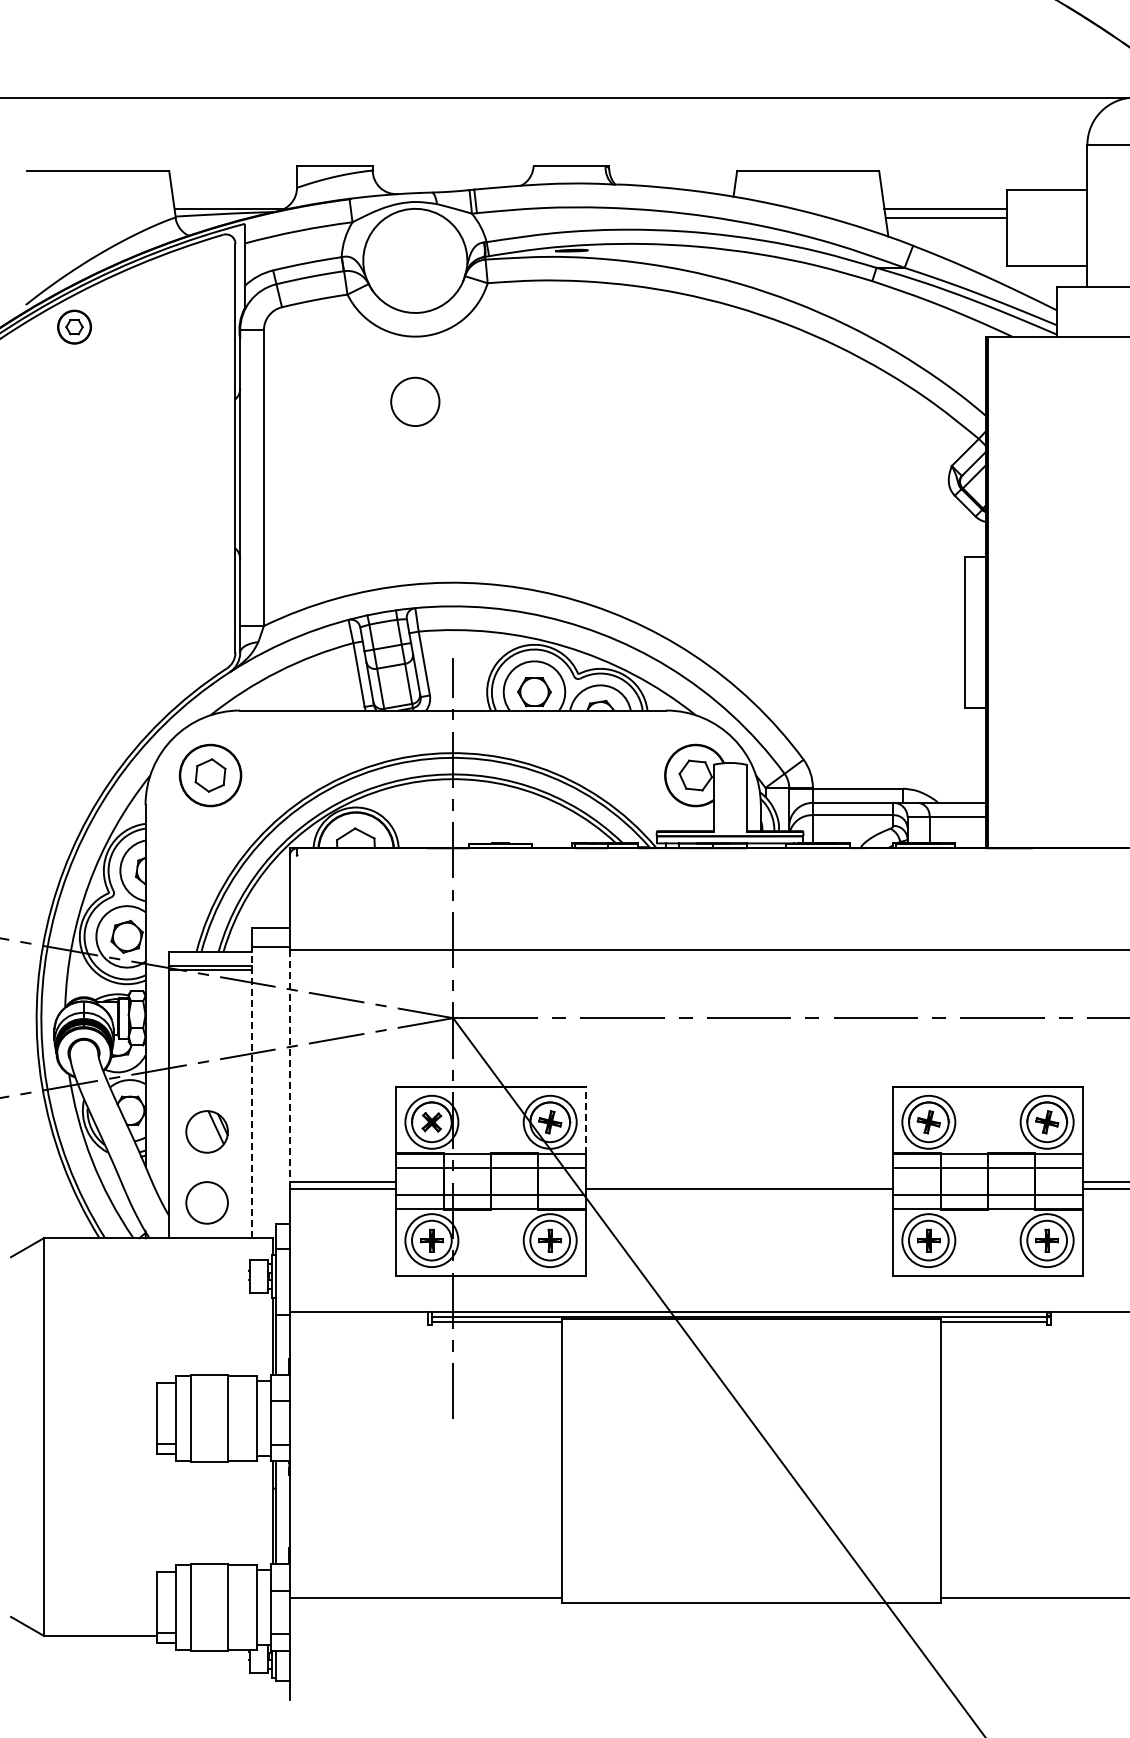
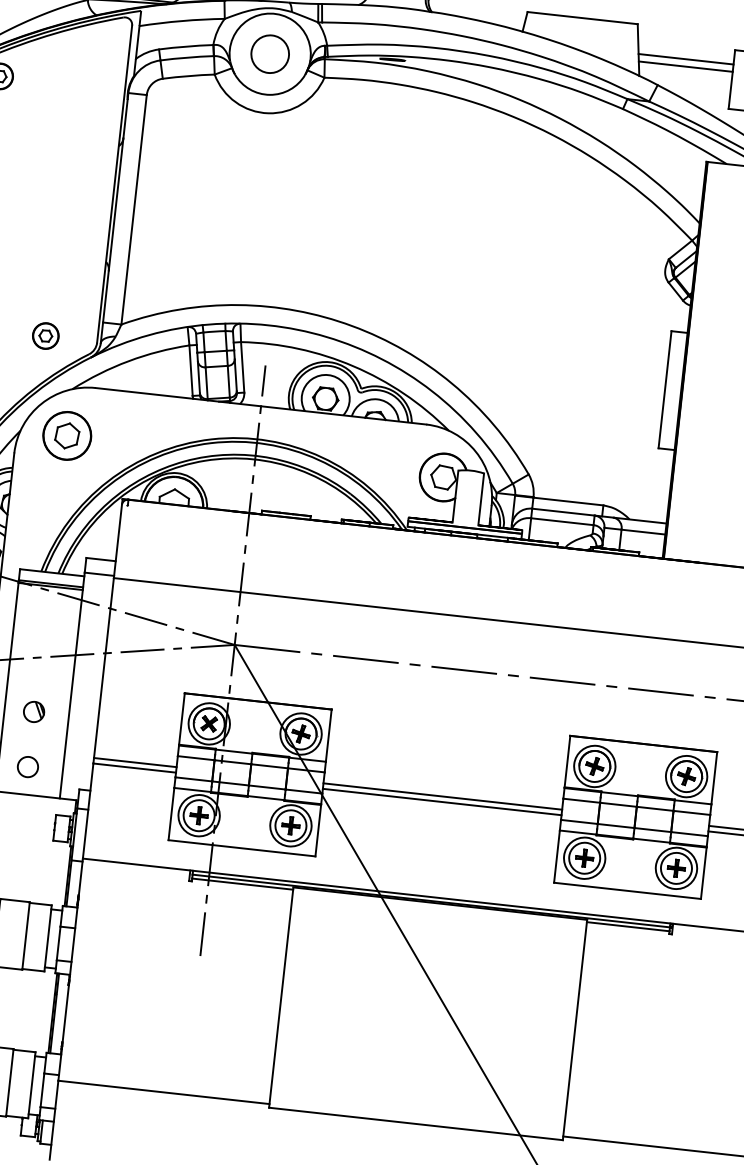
circle: (415, 401) -> (270, 53), moved
part: (168, 650) -> (45, 335), added
line: (289, 1066) -> (103, 668), dashed -> solid
line: (252, 1092) -> (72, 685), dashed -> solid
line: (585, 1120) -> (328, 735), dashed -> solid
part: (206, 1131) -> (33, 711), size x0.62
line: (739, 1181) -> (442, 796), added
circle: (206, 1202) -> (27, 766), size x0.62

